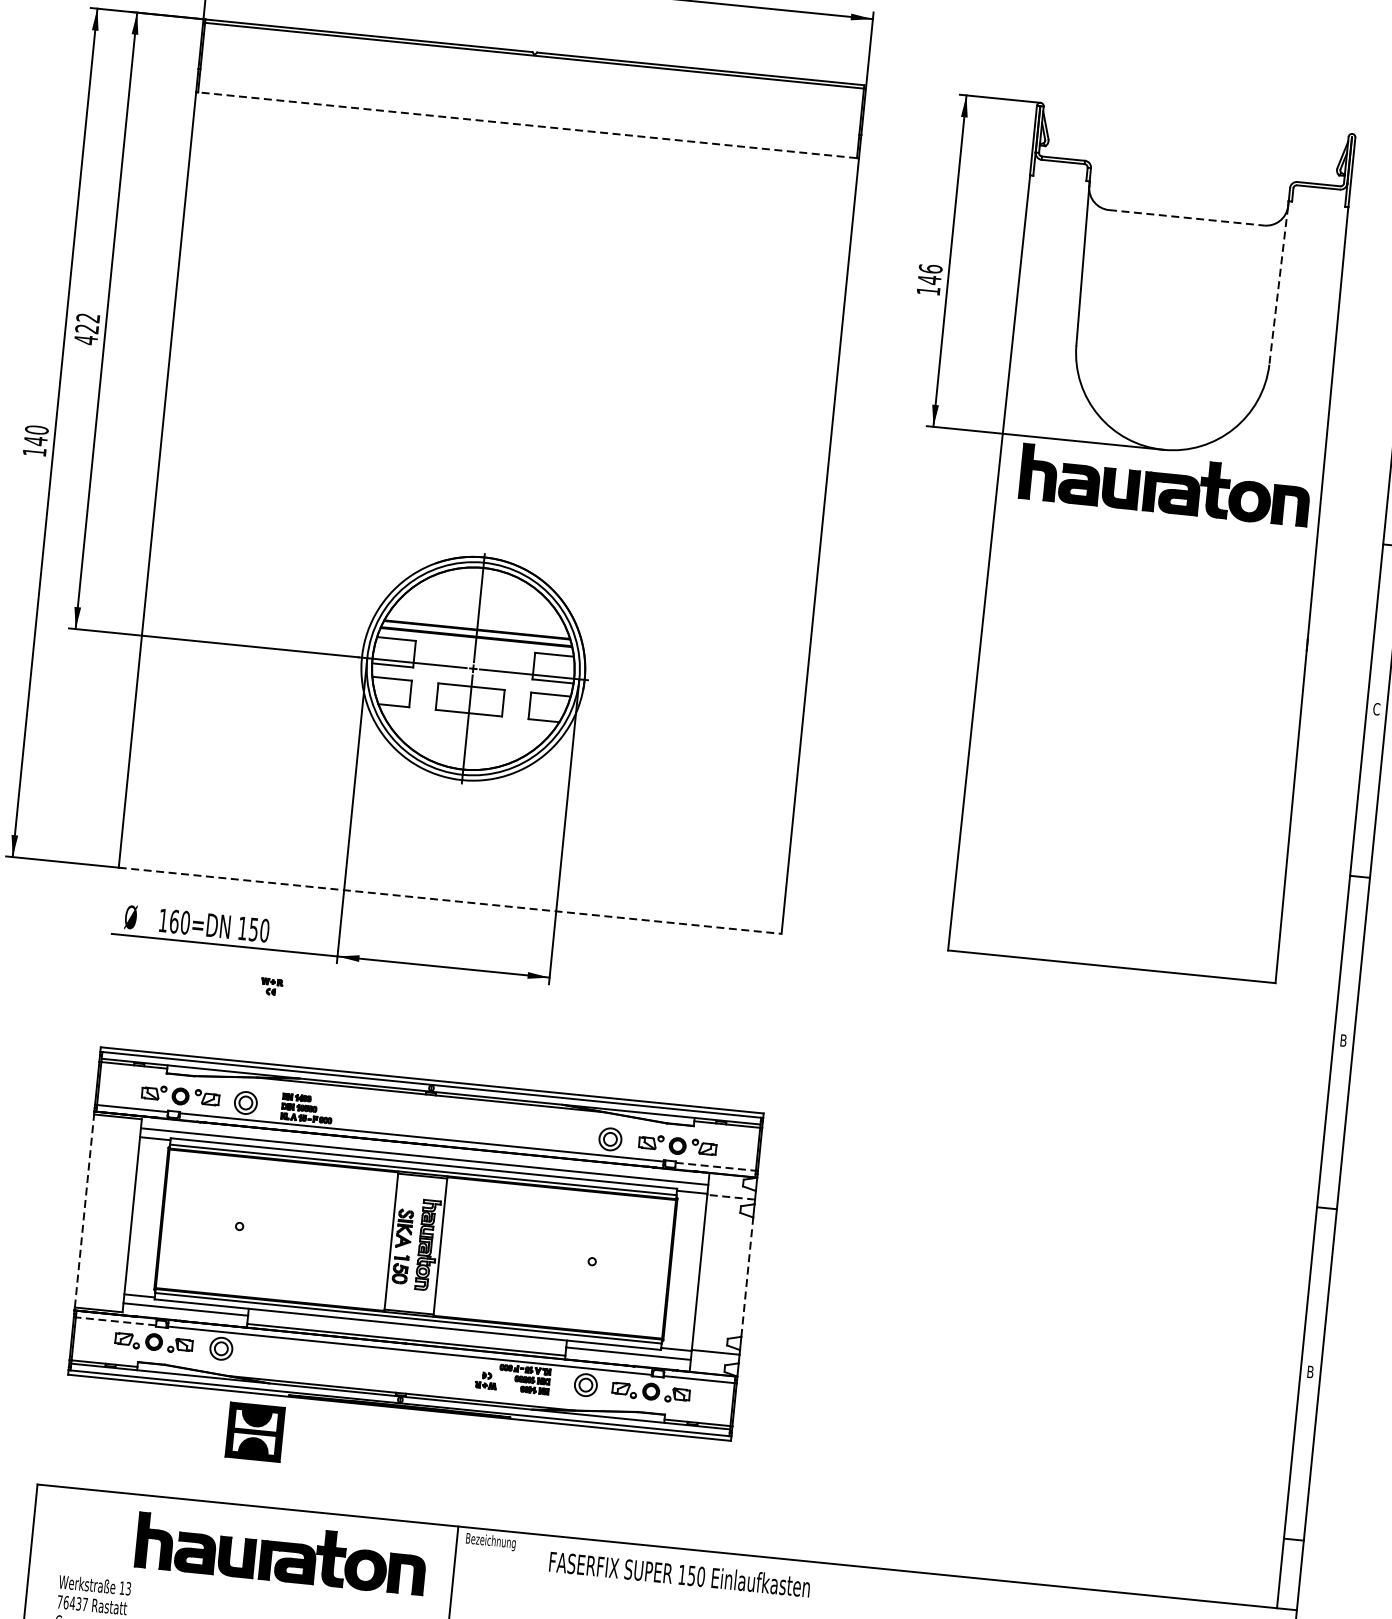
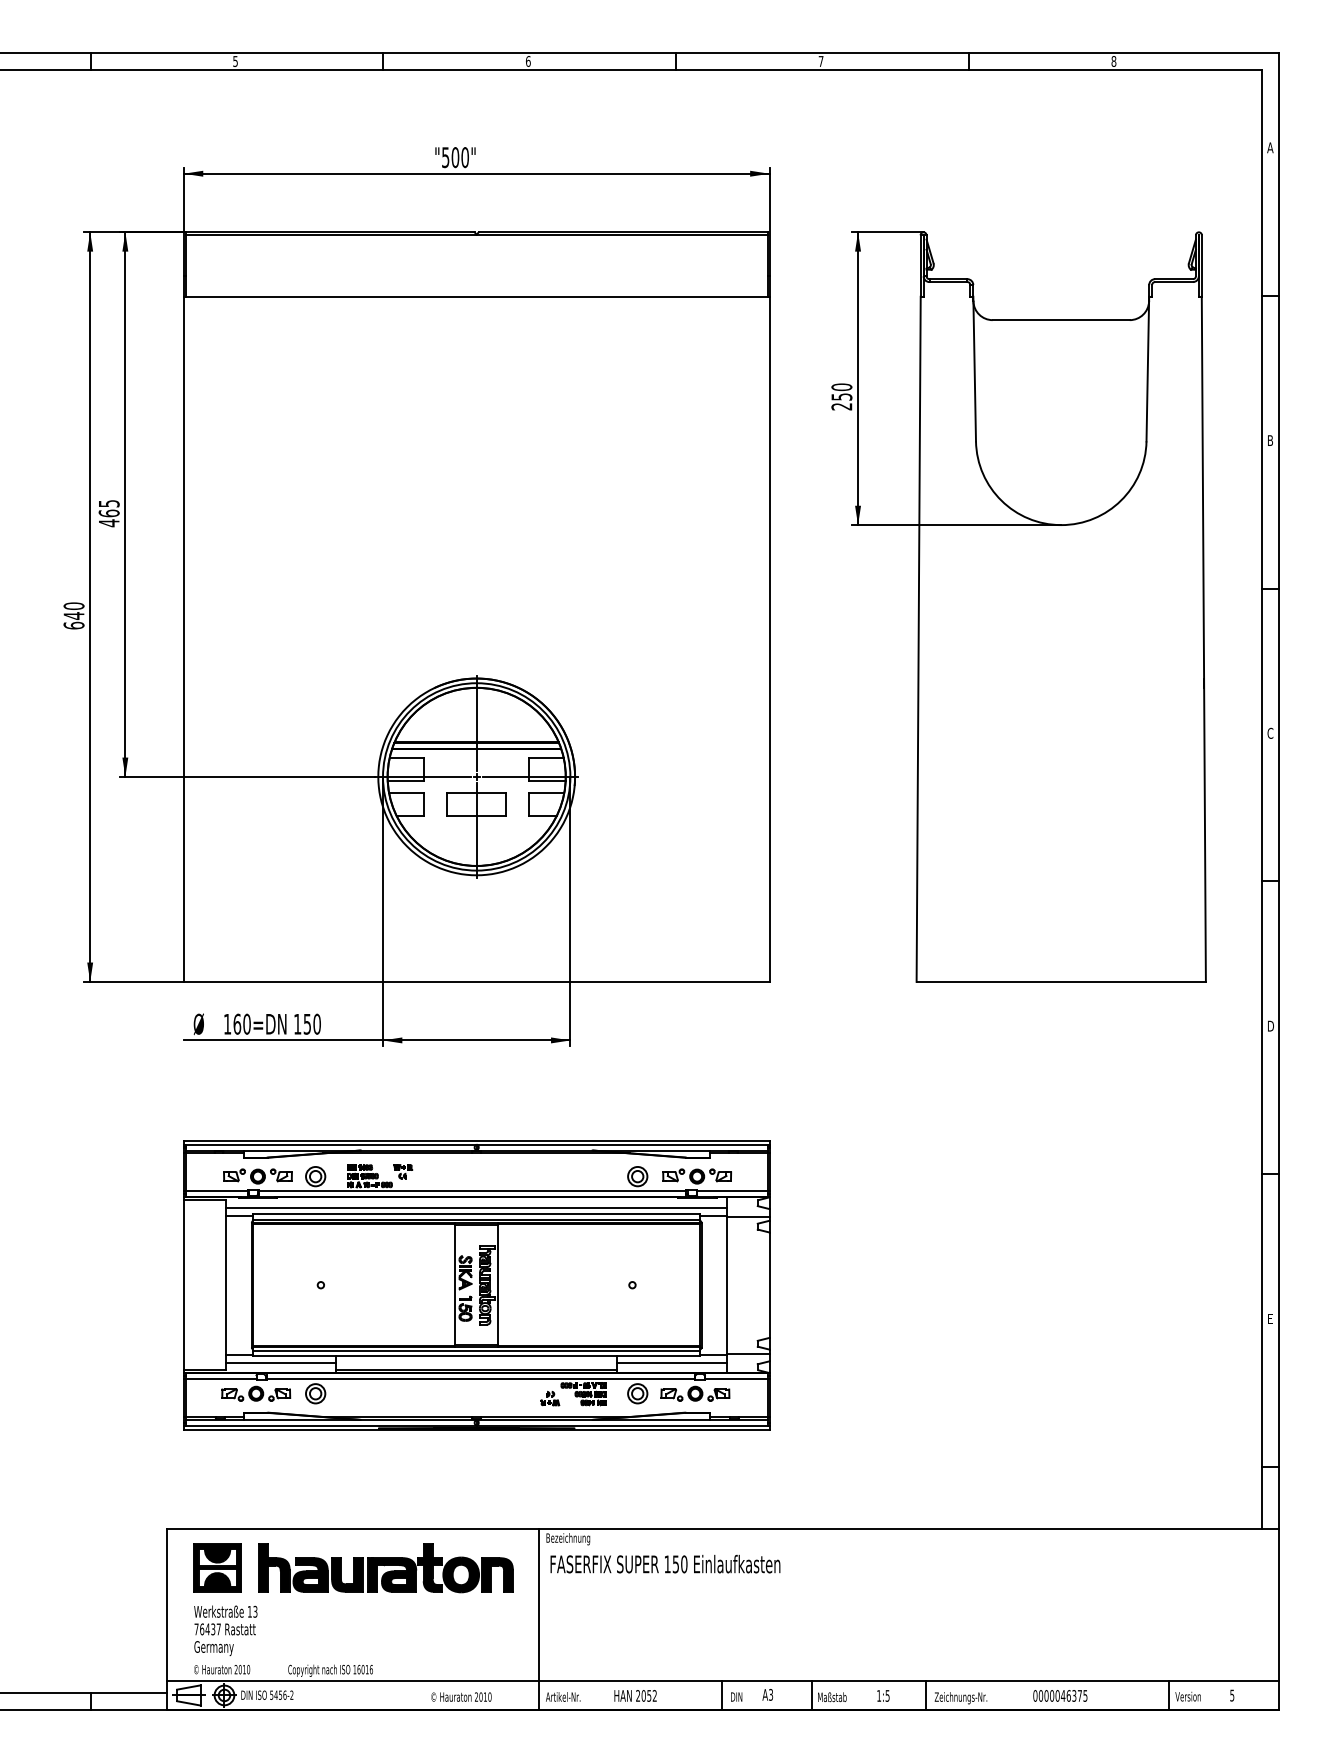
line: (527, 124) -> (476, 296), dashed -> solid
line: (1186, 218) -> (1061, 320), dashed -> solid
text: (929, 279) -> (841, 396), 146 -> 250
line: (1278, 285) -> (1147, 371), dashed -> solid
text: (86, 323) -> (108, 508), 422 -> 465
text: (34, 451) -> (73, 625), 140 -> 640
part: (1164, 485) -> (1065, 556), removed
line: (449, 900) -> (476, 981), dashed -> solid
part: (272, 986) -> (403, 1171), moved
text: (1344, 1041) -> (1271, 1026), B -> D
line: (716, 1166) -> (732, 1191), dashed -> solid
line: (730, 1196) -> (747, 1216), dashed -> solid
line: (84, 1210) -> (183, 1284), dashed -> solid
line: (747, 1277) -> (769, 1285), dashed -> solid
line: (115, 1321) -> (220, 1379), dashed -> solid
text: (1310, 1371) -> (1270, 1318), B -> E
part: (255, 1431) -> (217, 1567), moved
text: (679, 1573) -> (665, 1563), moved

